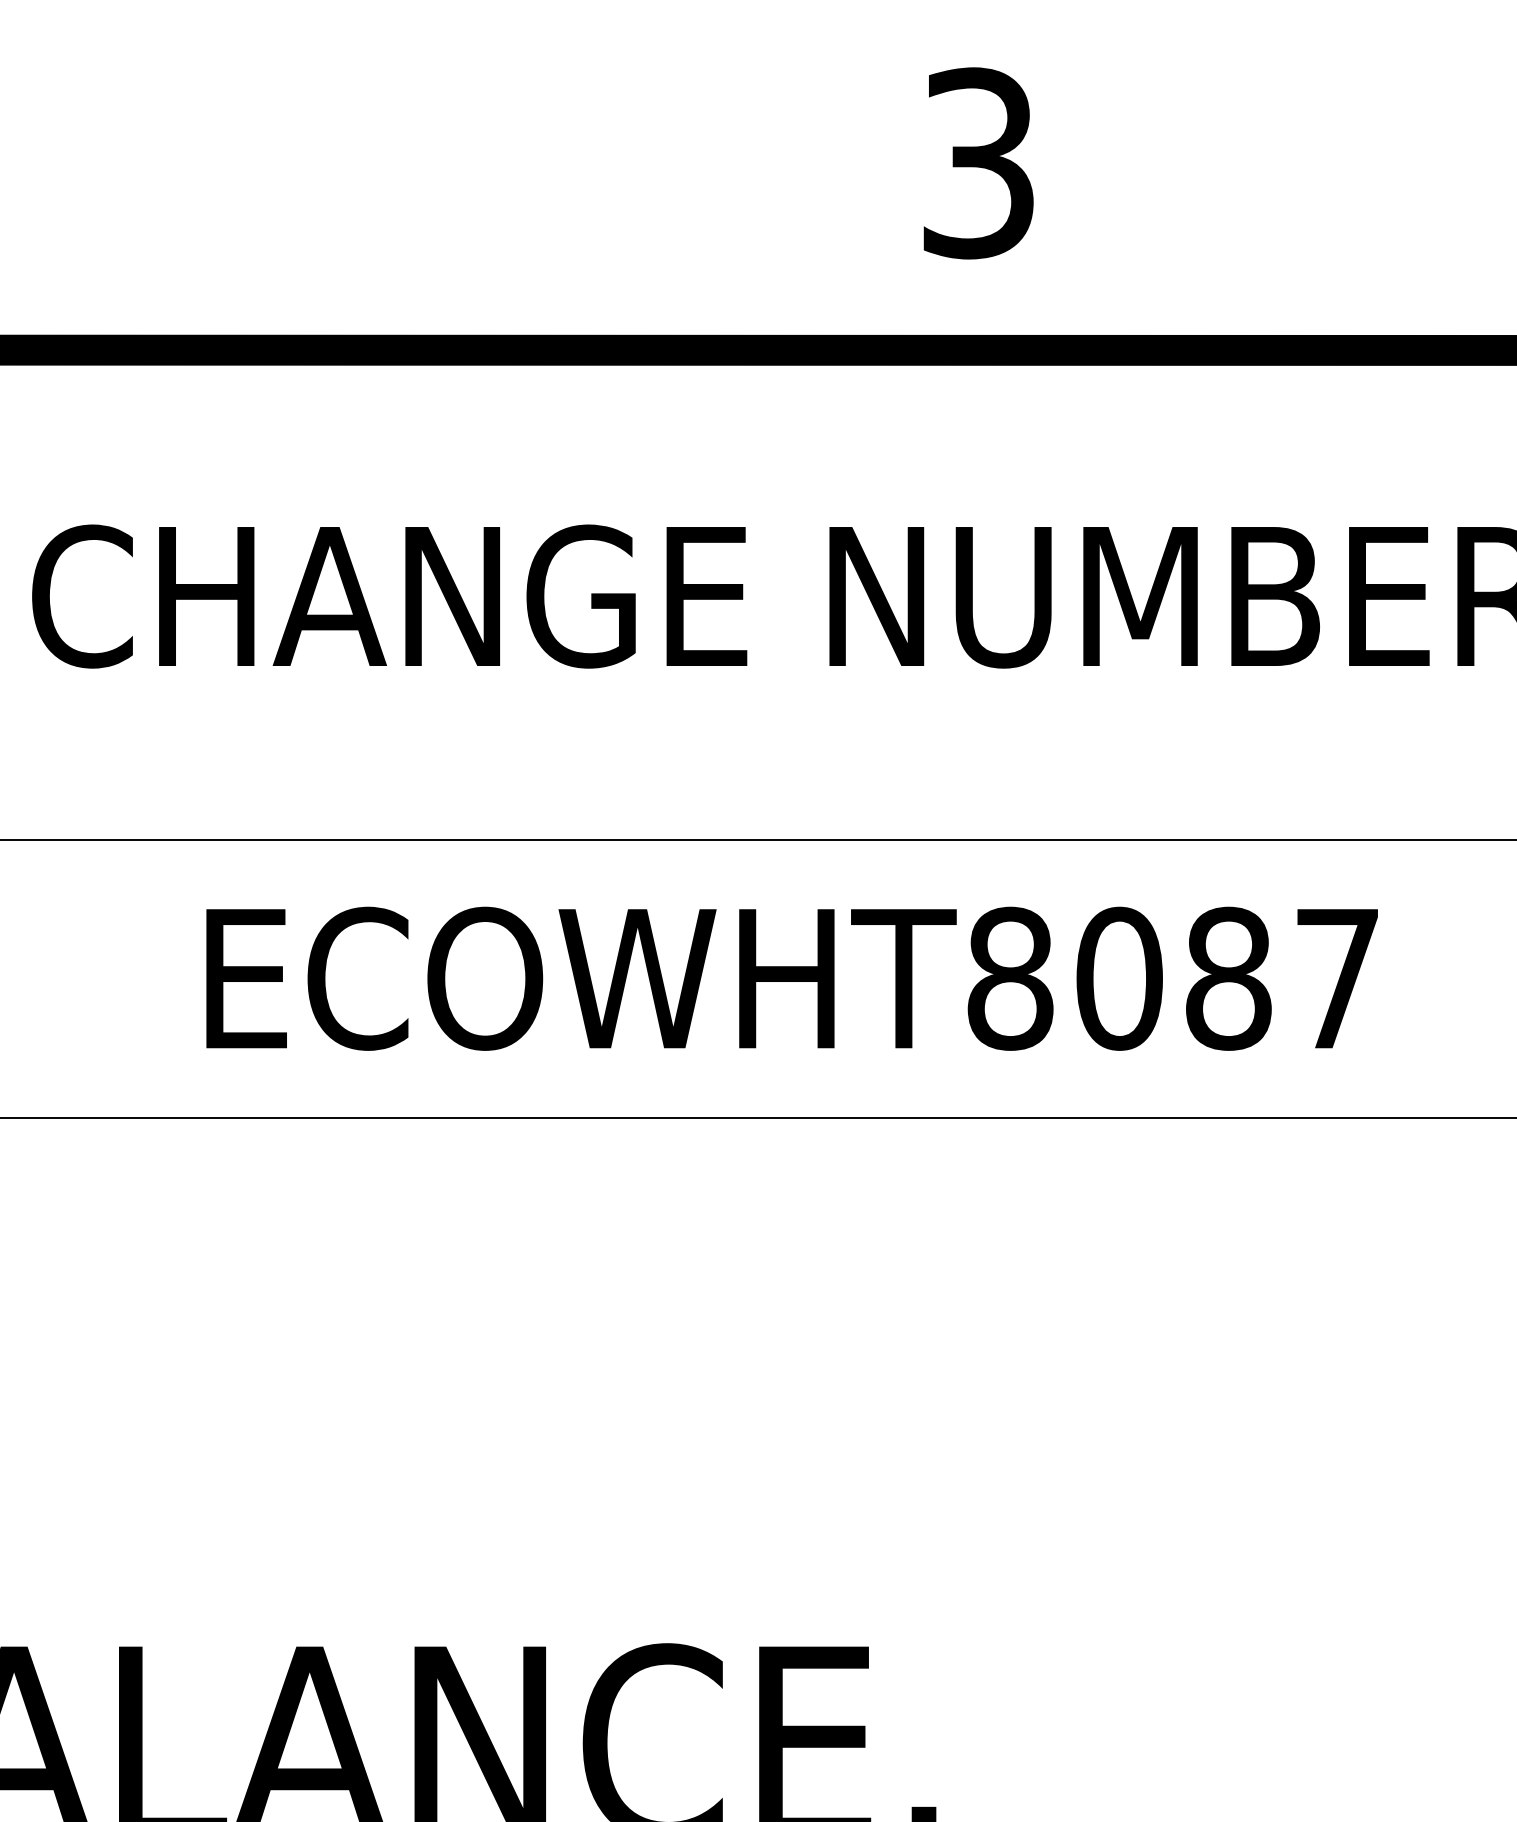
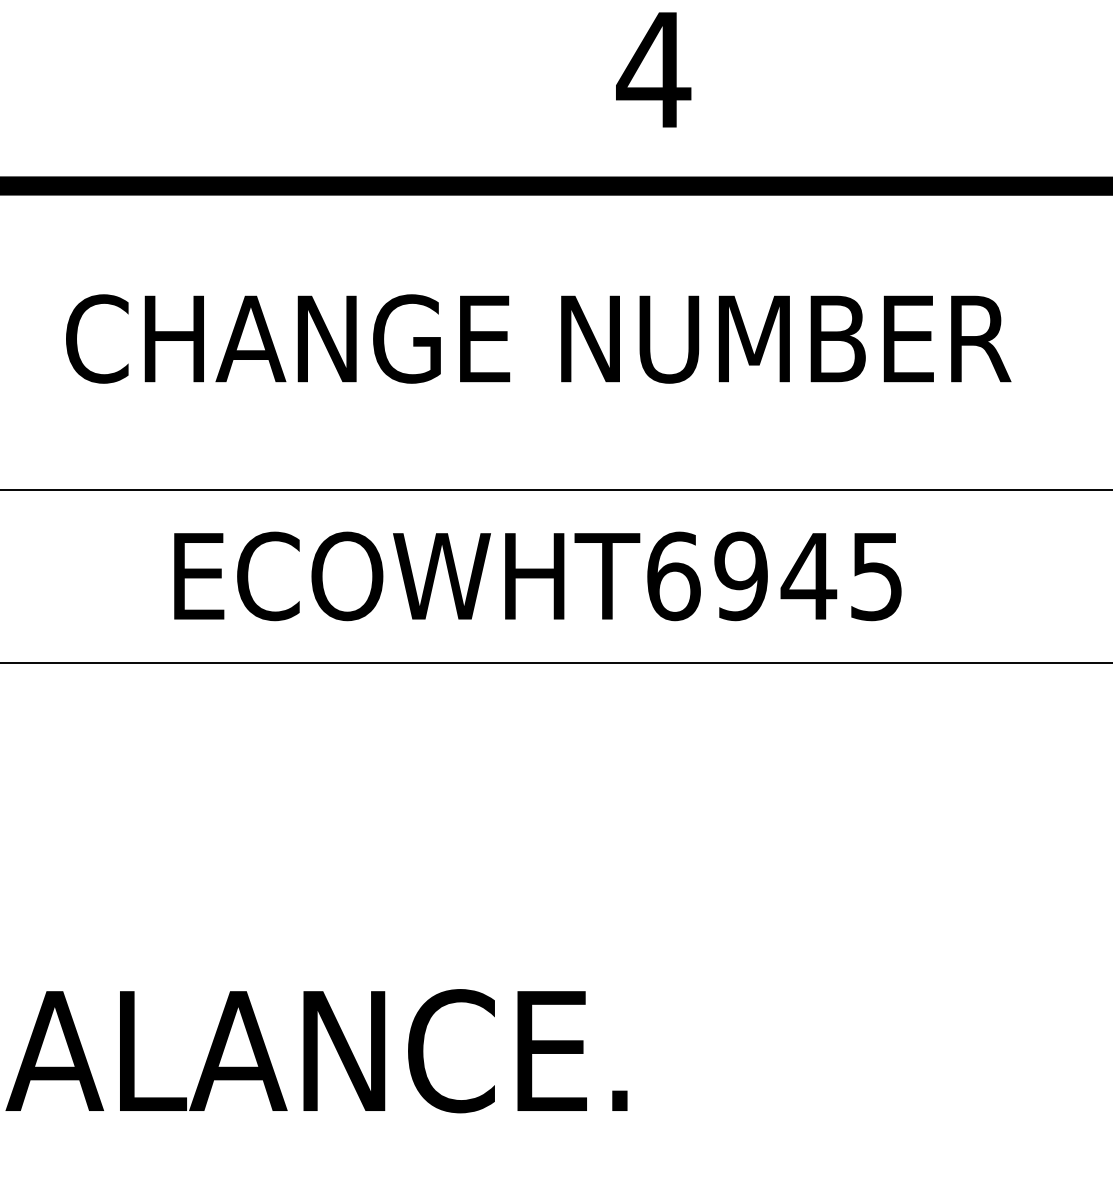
text: (978, 162) -> (653, 69), 3 -> 4
text: (1172, 978) -> (774, 576), ECOWHT8087 -> ECOWHT6945

